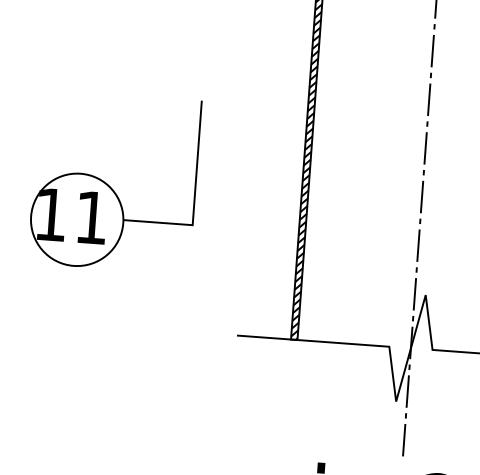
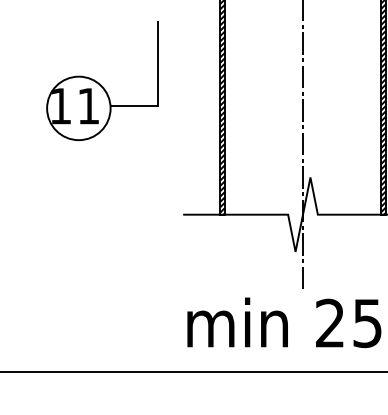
part: (114, 183) -> (102, 81), moved

